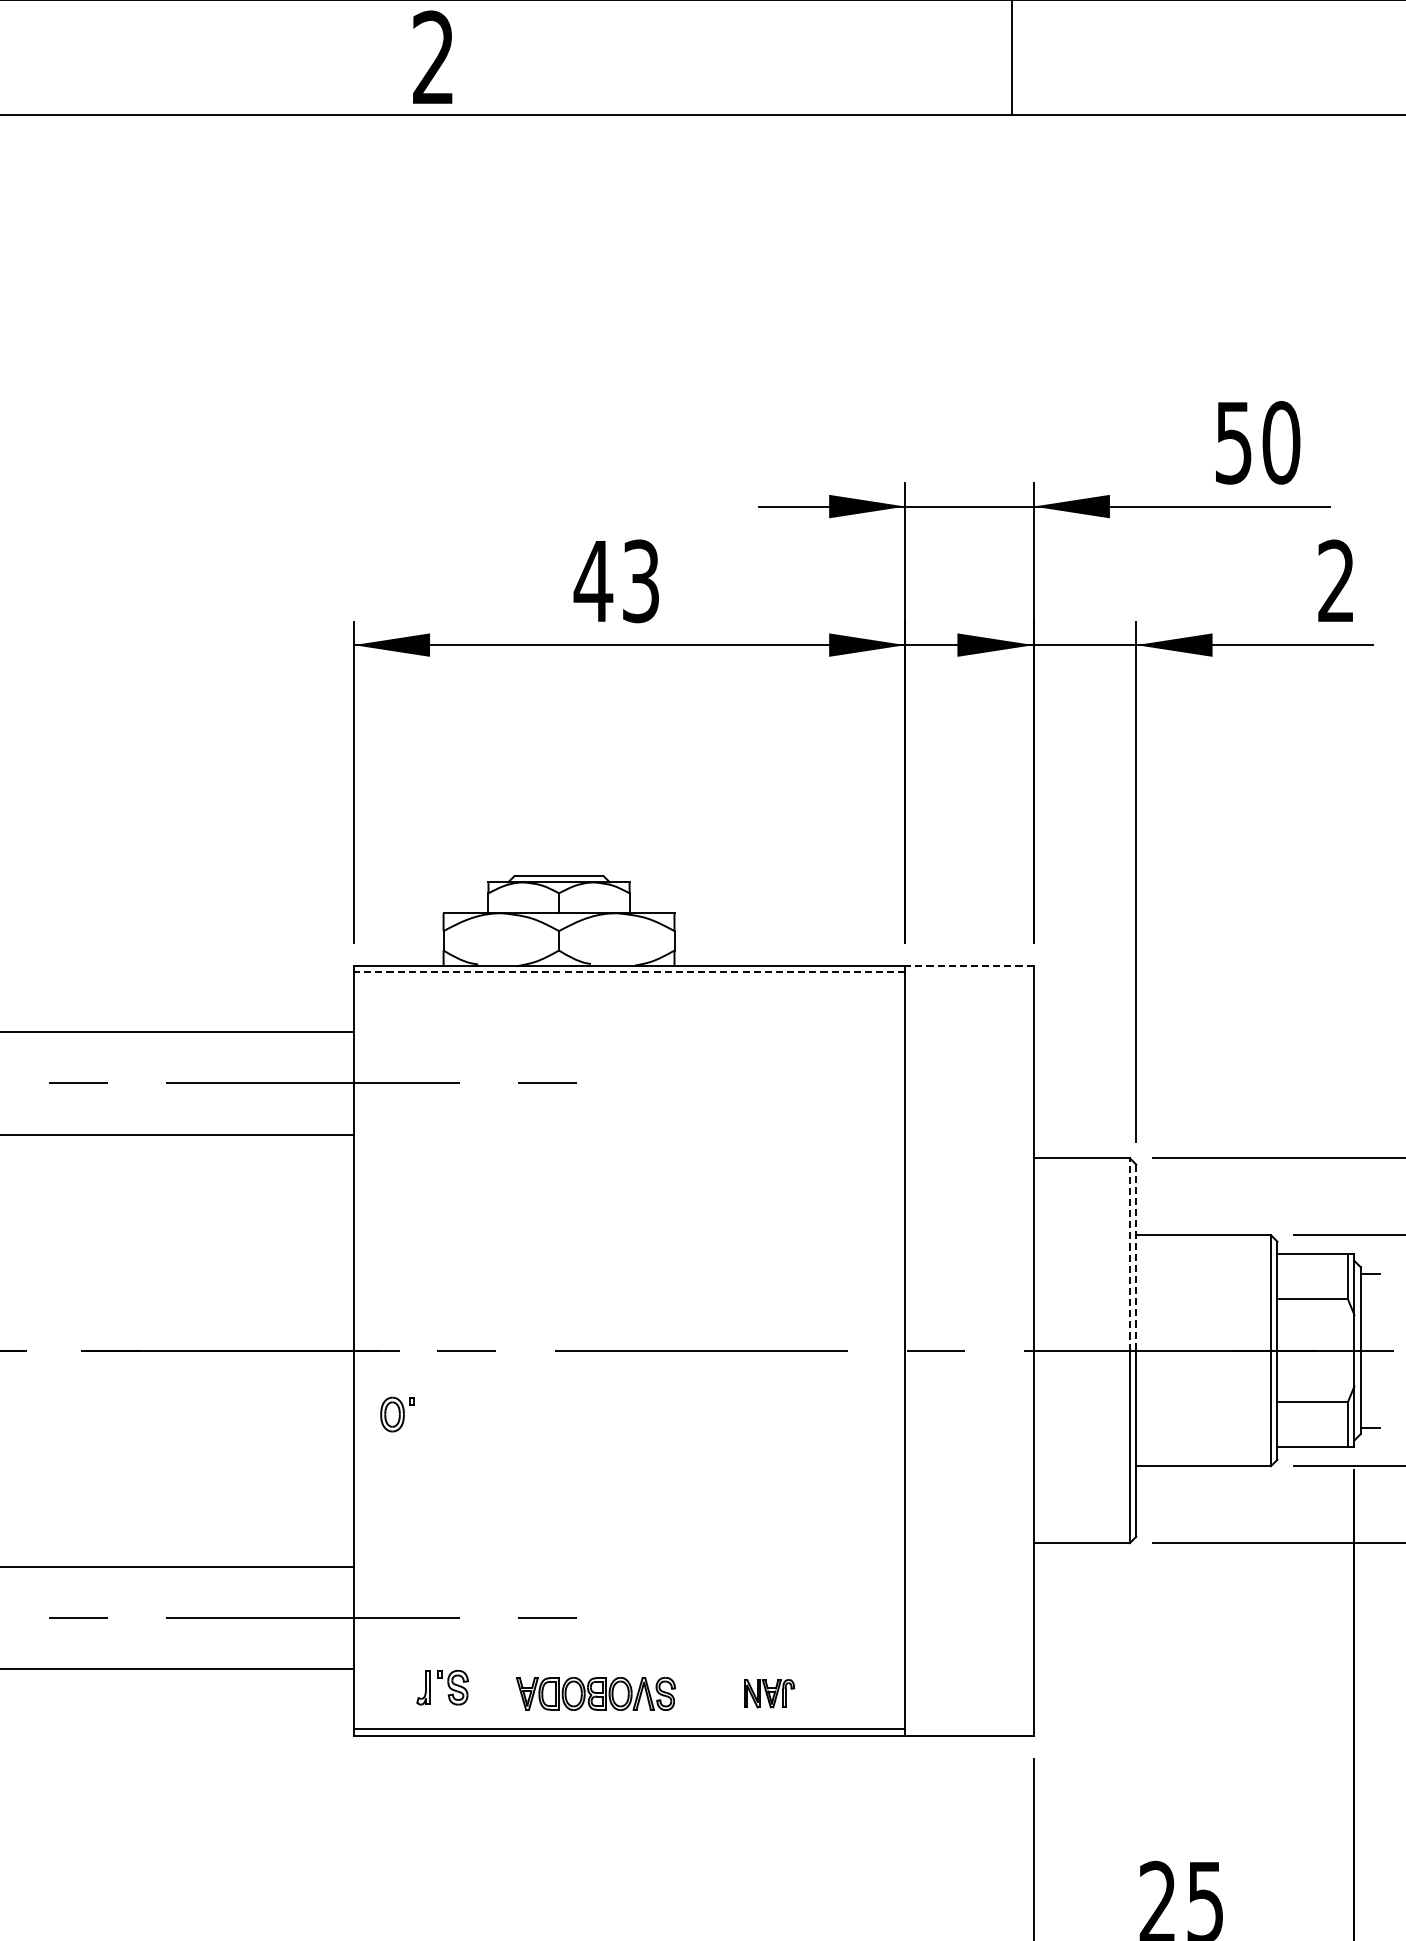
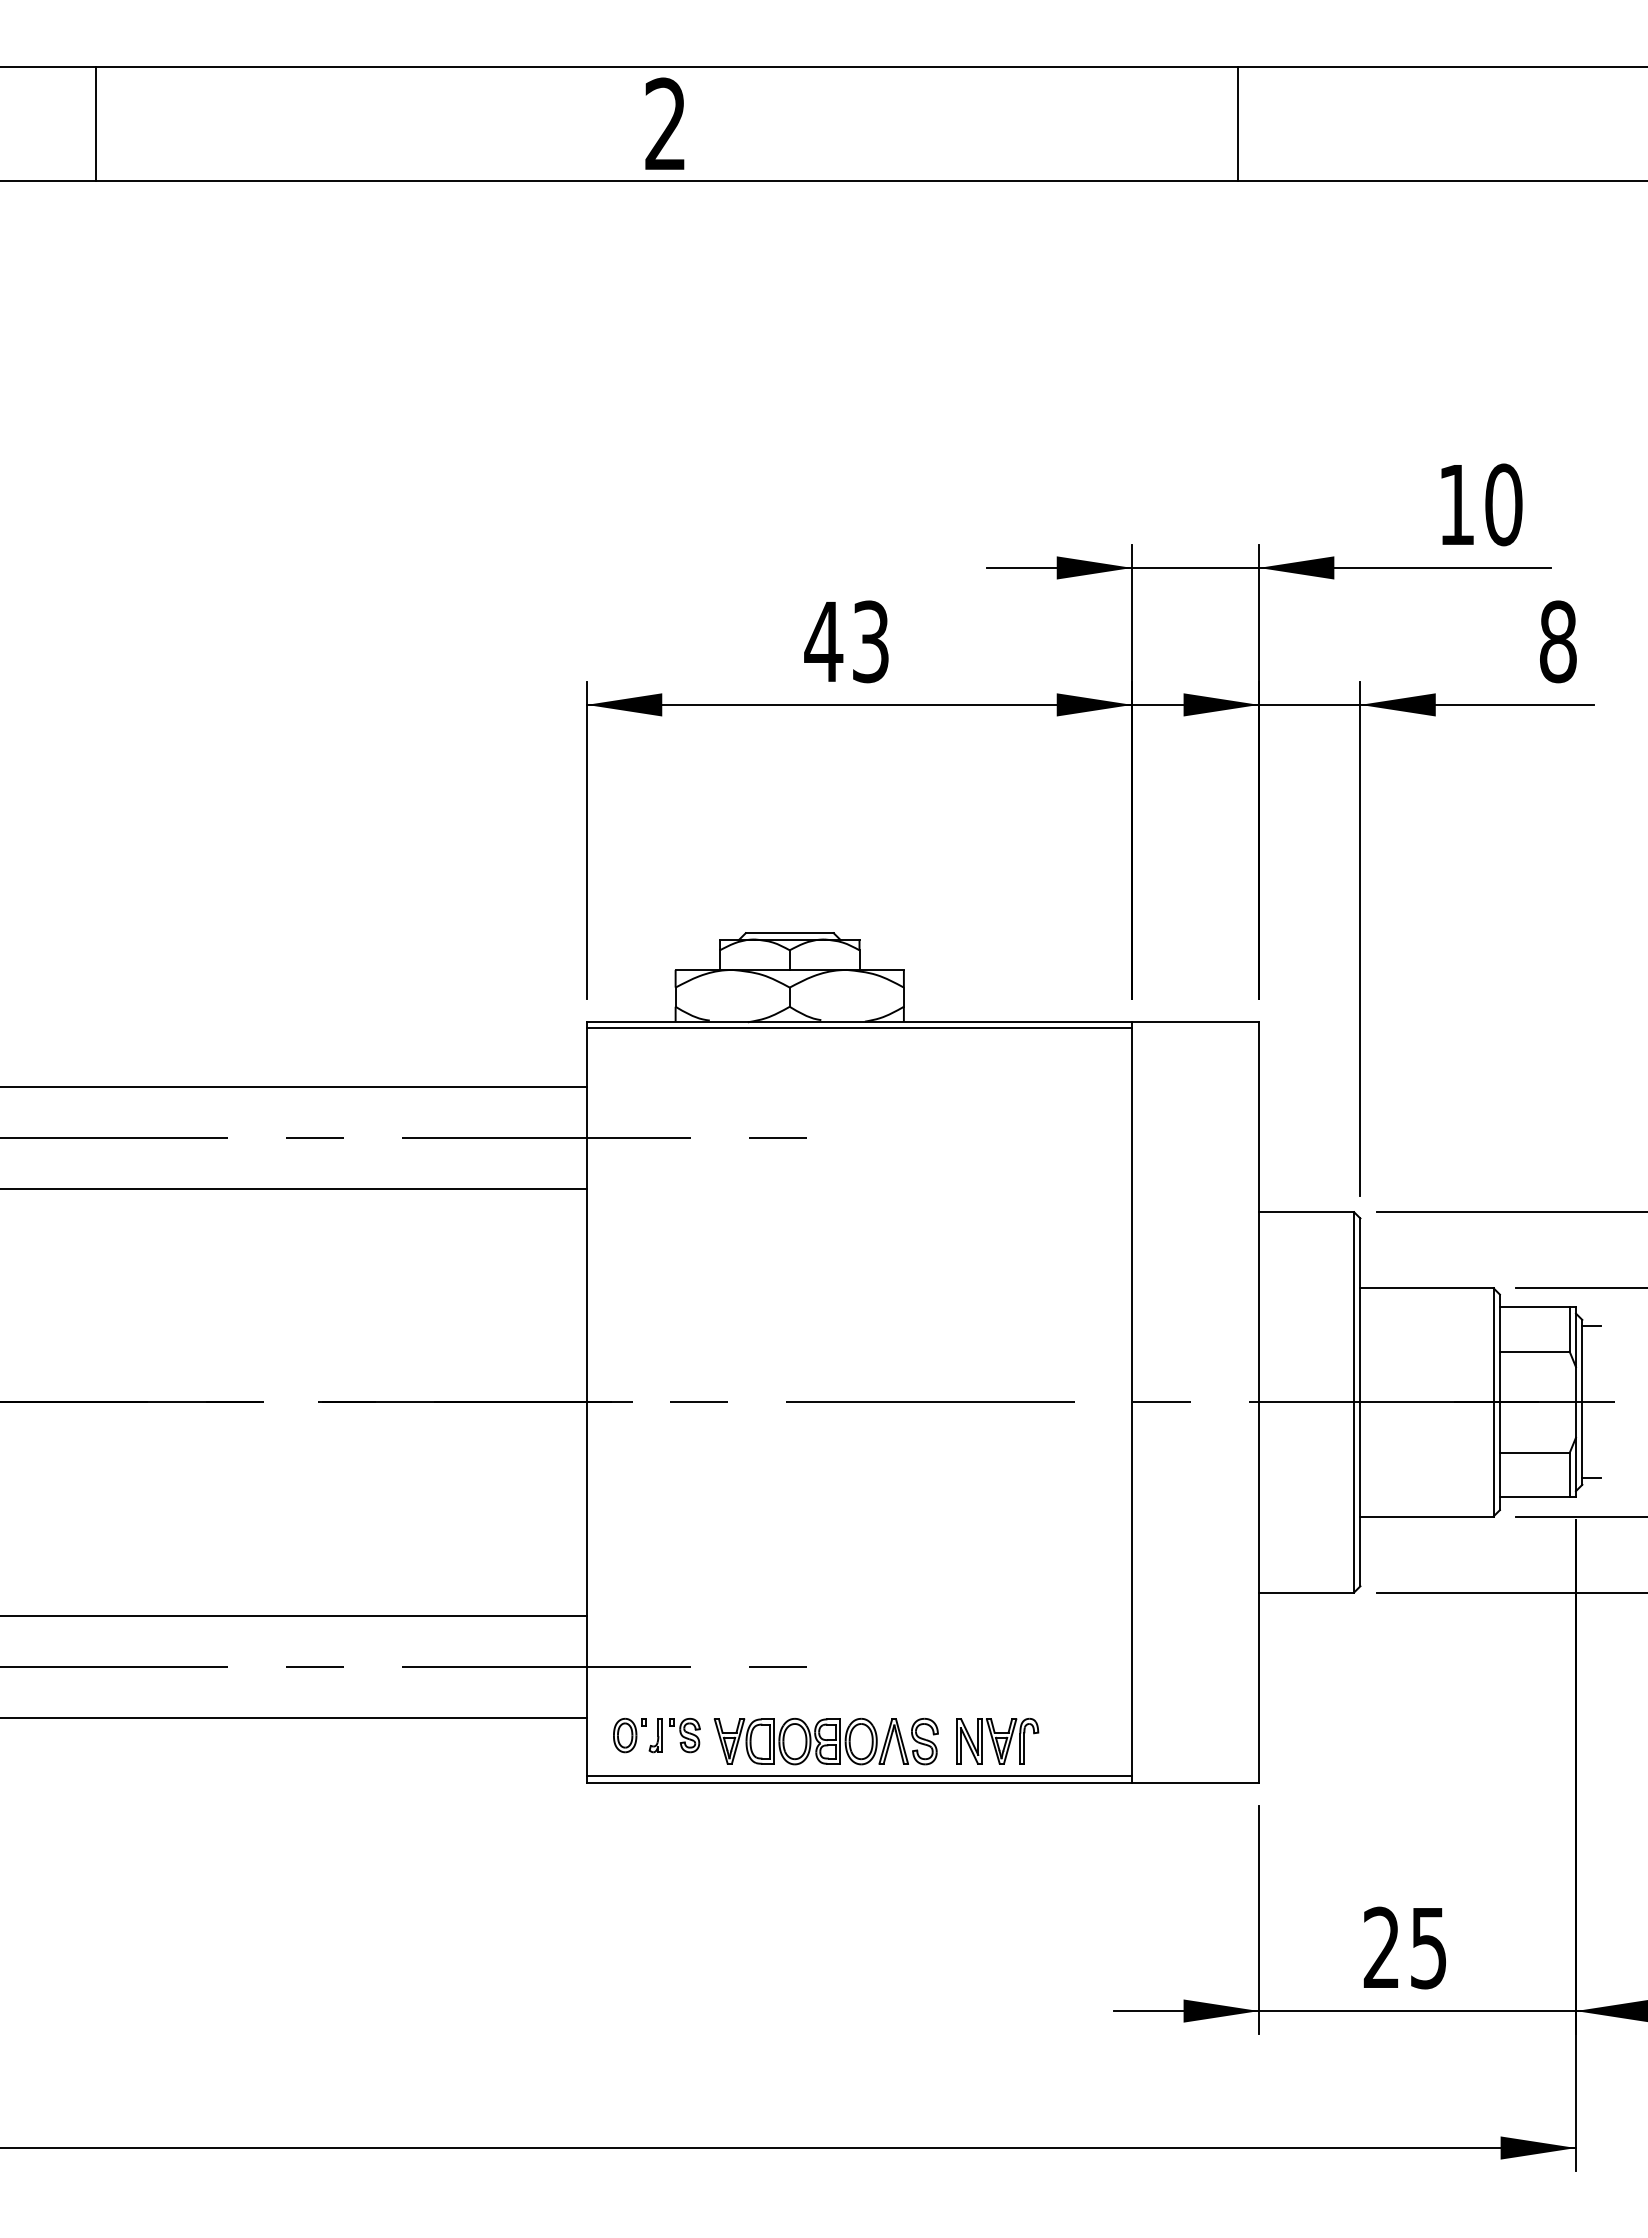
text: (1233, 443) -> (1456, 505), 50 -> 10
text: (1336, 580) -> (1558, 641), 2 -> 8
line: (969, 965) -> (1195, 1021), dashed -> solid
line: (629, 972) -> (859, 1028), dashed -> solid
line: (1130, 1253) -> (1354, 1306), dashed -> solid
line: (1136, 1257) -> (1360, 1310), dashed -> solid
part: (396, 1414) -> (629, 1735), moved
part: (595, 1693) -> (825, 1741), size x1.43
part: (769, 1693) -> (997, 1741), size x1.67

